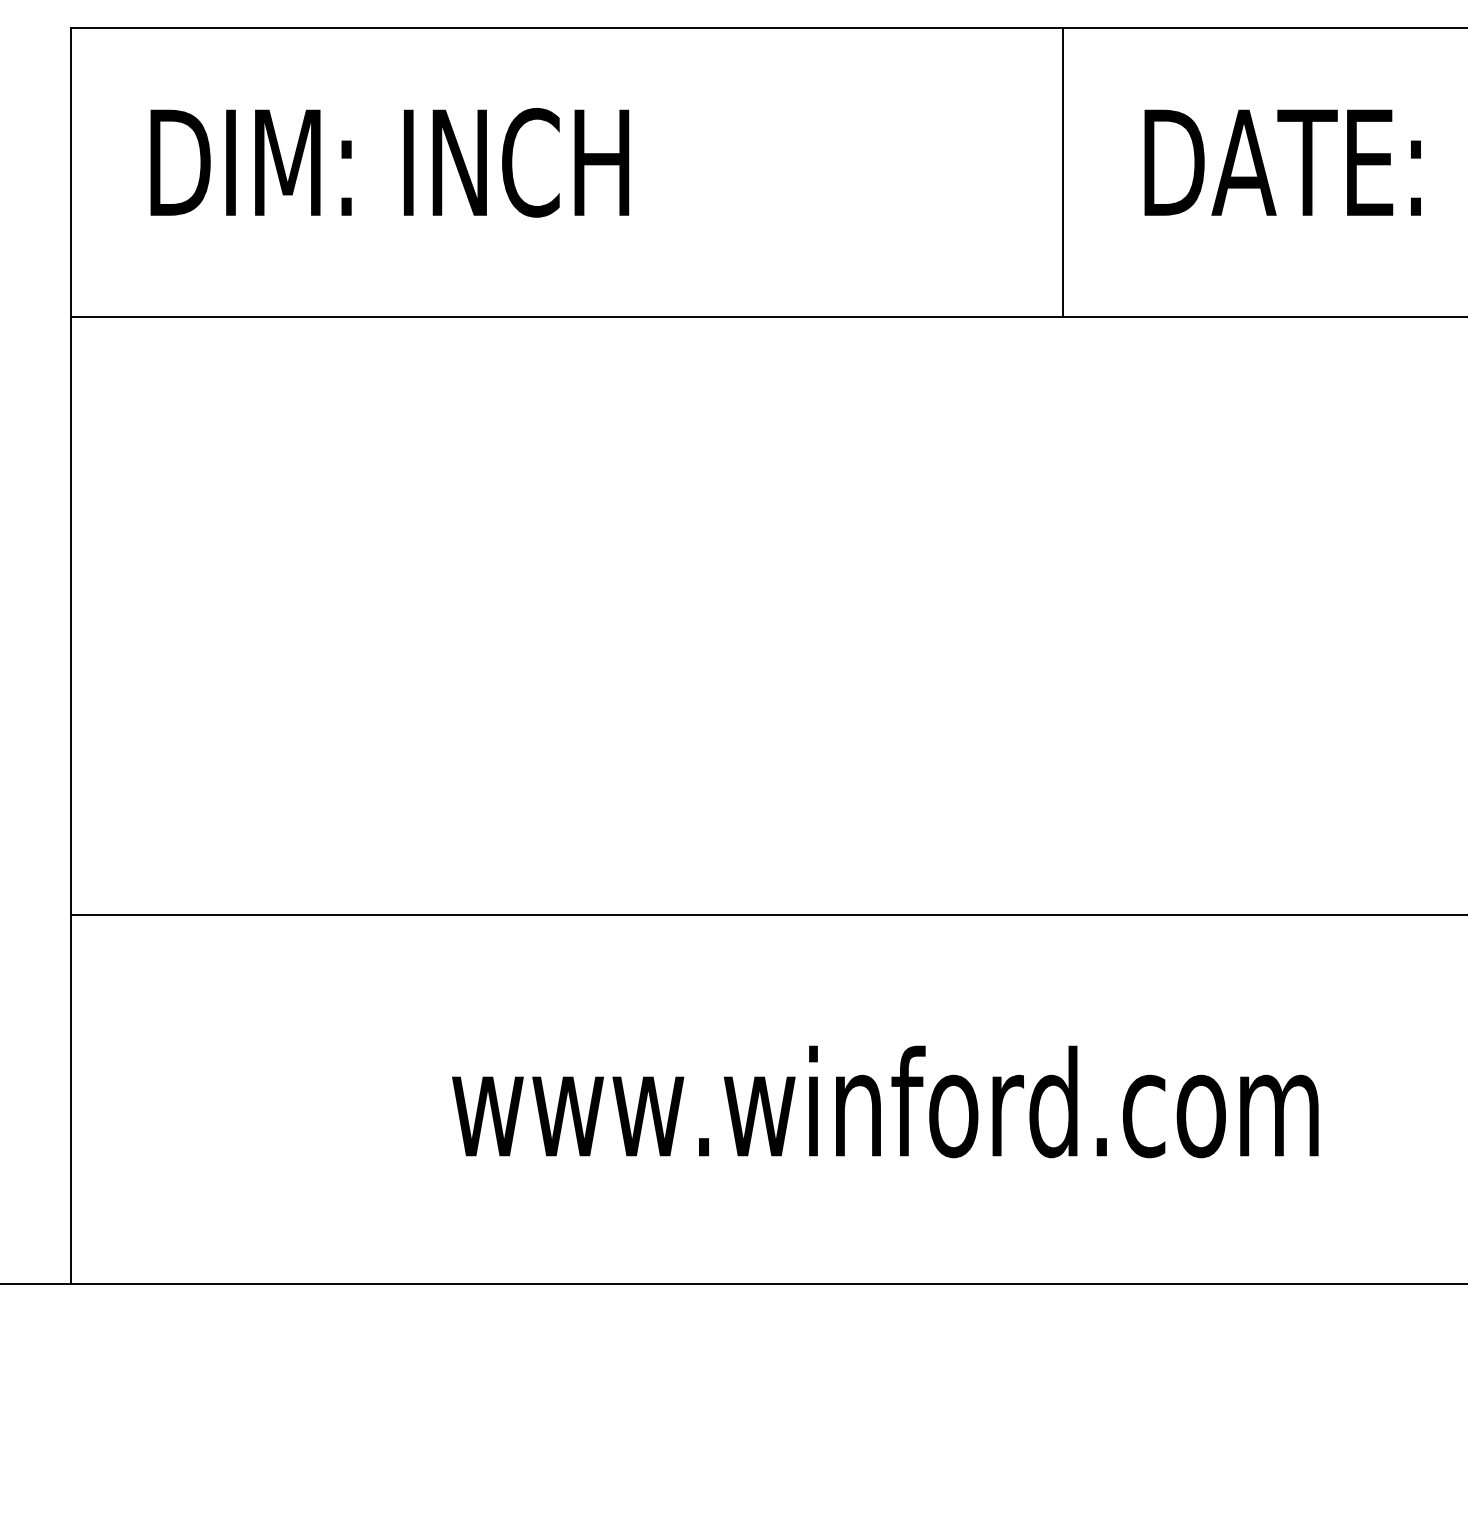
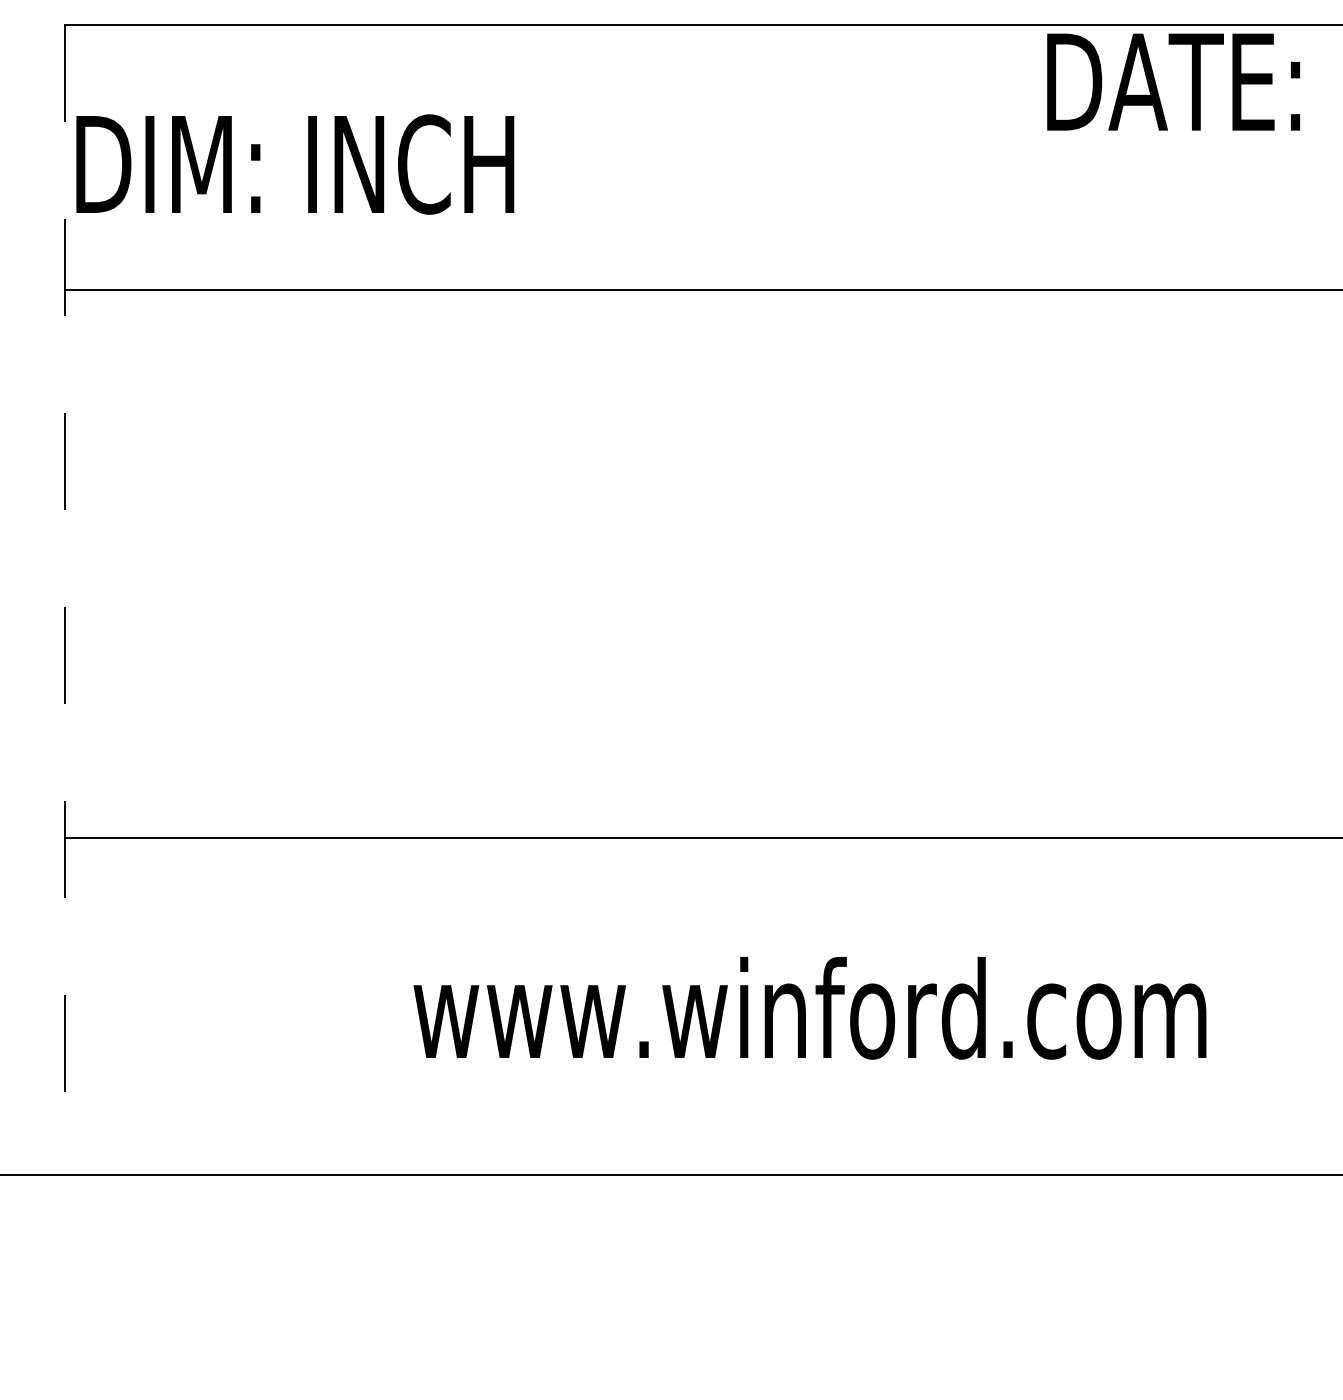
text: (389, 162) -> (294, 164), moved
text: (1282, 162) -> (1173, 81), moved
line: (1062, 171) -> (972, 156), removed
line: (71, 656) -> (65, 600), solid -> dashed

